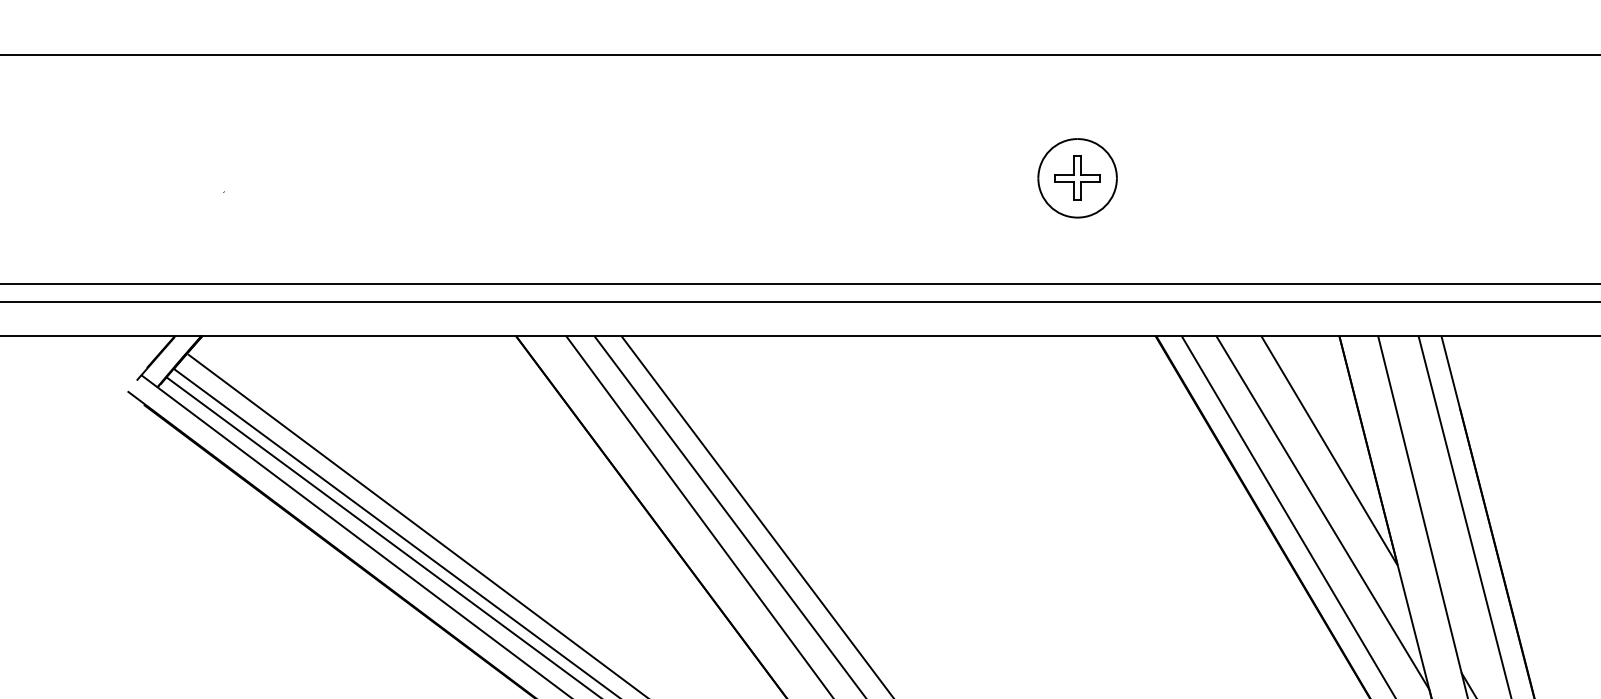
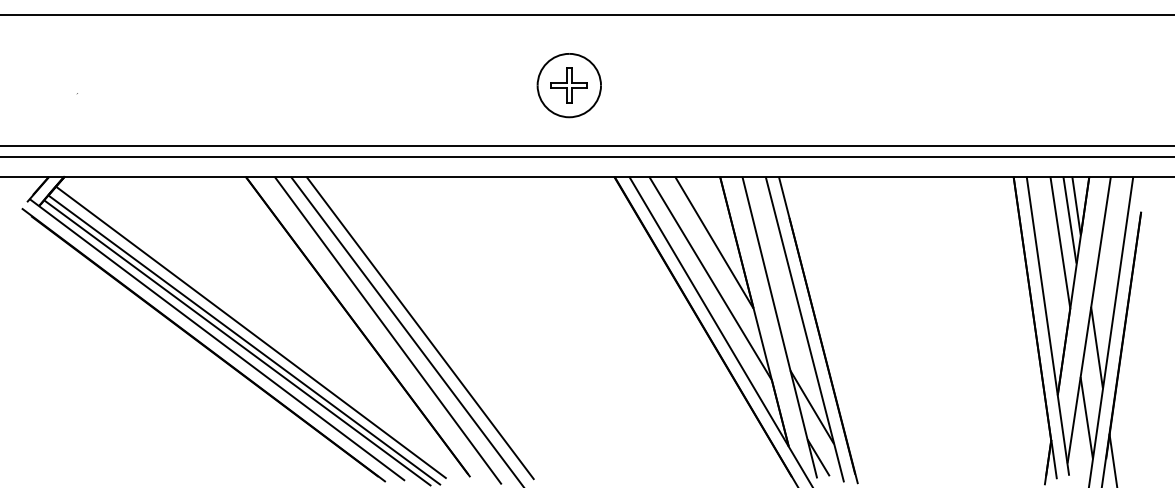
part: (1076, 177) -> (568, 85), size x1.4

